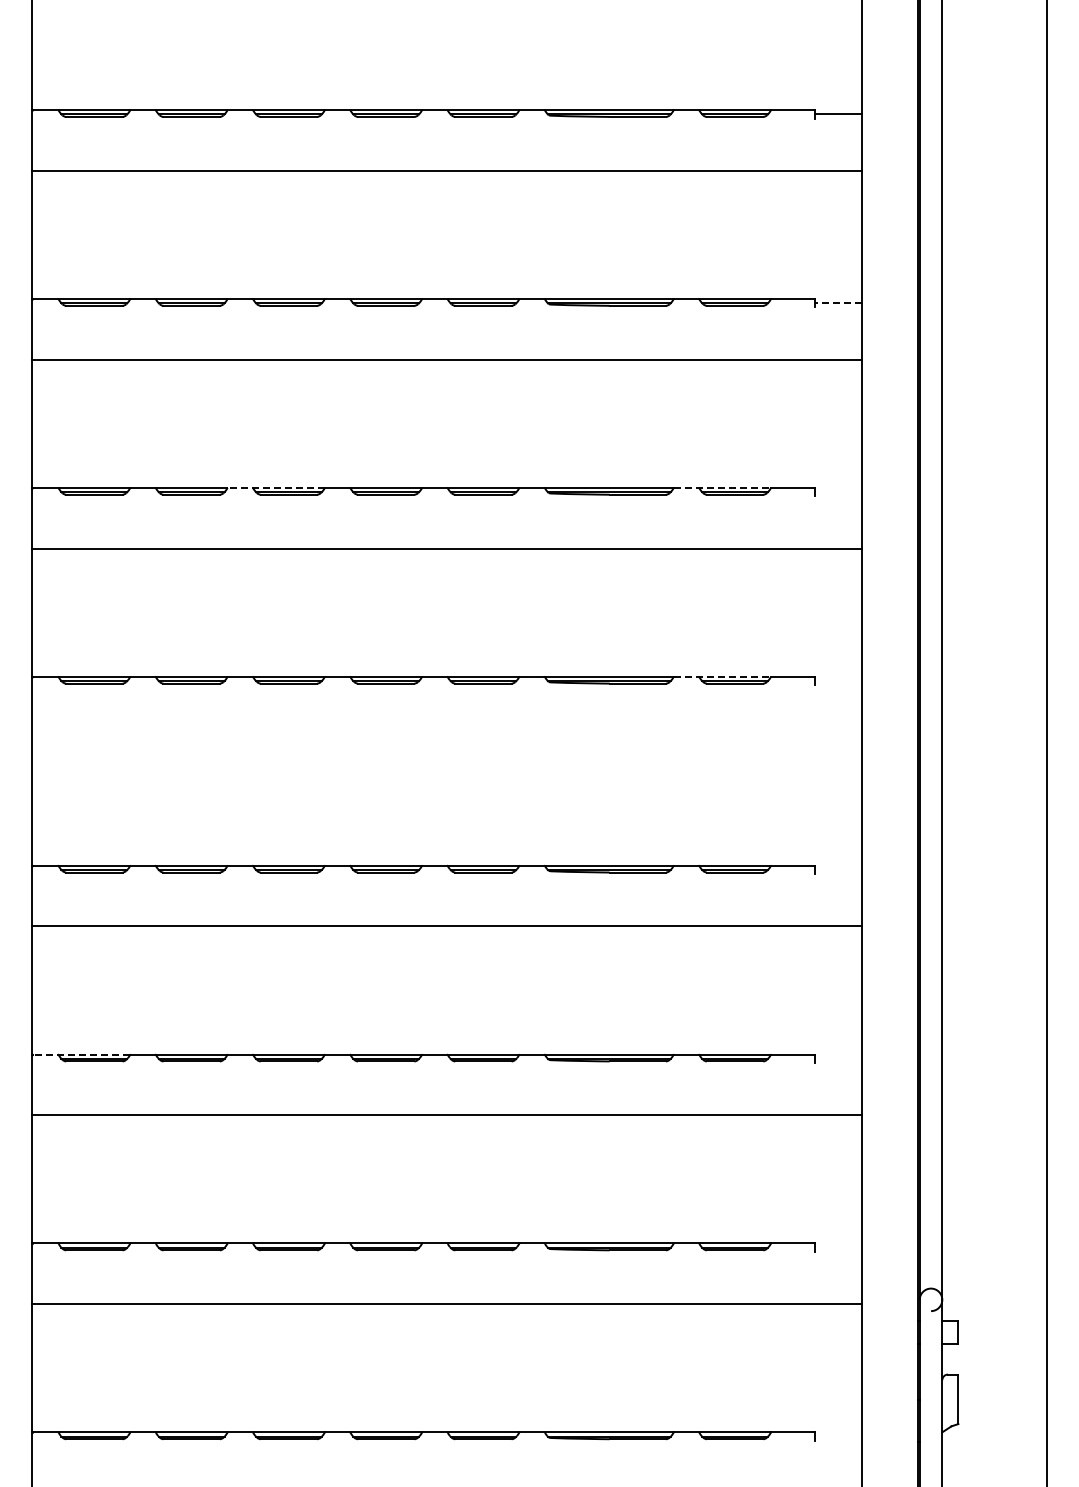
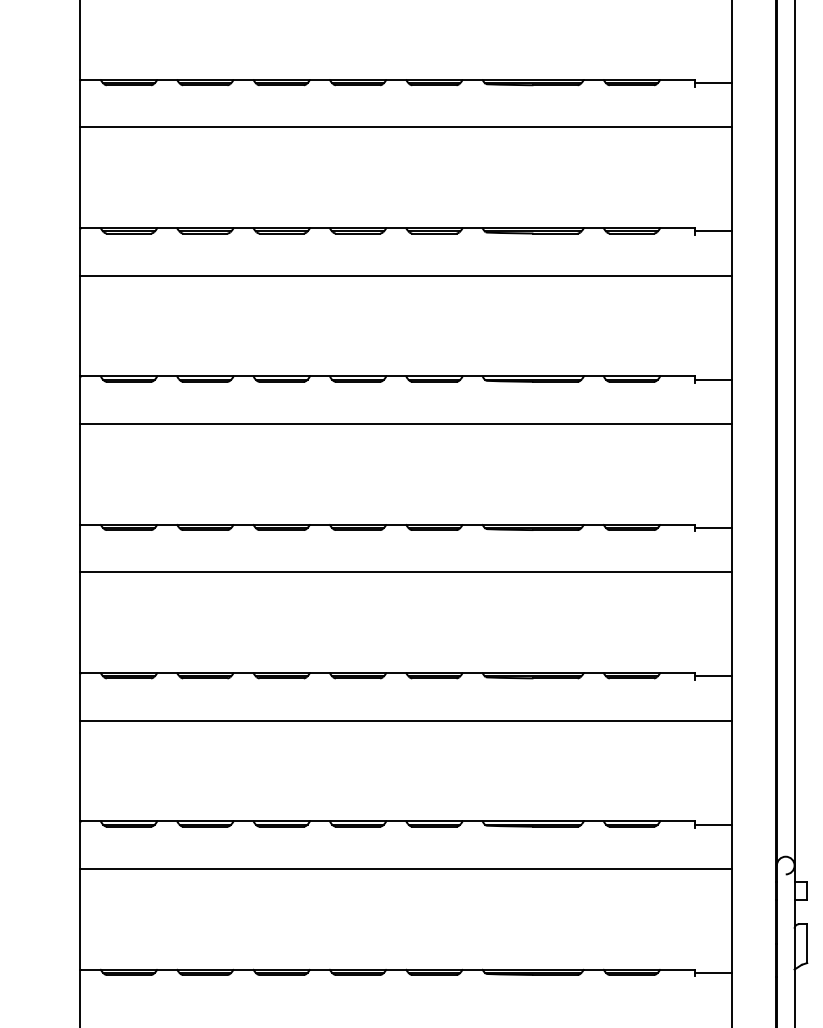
line: (838, 303) -> (713, 83), dashed -> solid
line: (275, 487) -> (271, 227), dashed -> solid
line: (723, 487) -> (622, 227), dashed -> solid
line: (838, 492) -> (713, 231), added
line: (723, 676) -> (622, 376), dashed -> solid
line: (838, 681) -> (713, 380), added
line: (446, 737) -> (405, 424), added
line: (838, 869) -> (713, 527), added
line: (81, 1054) -> (118, 672), dashed -> solid
line: (838, 1058) -> (713, 676), added
line: (838, 1247) -> (713, 824), added
line: (838, 1436) -> (713, 972), added

